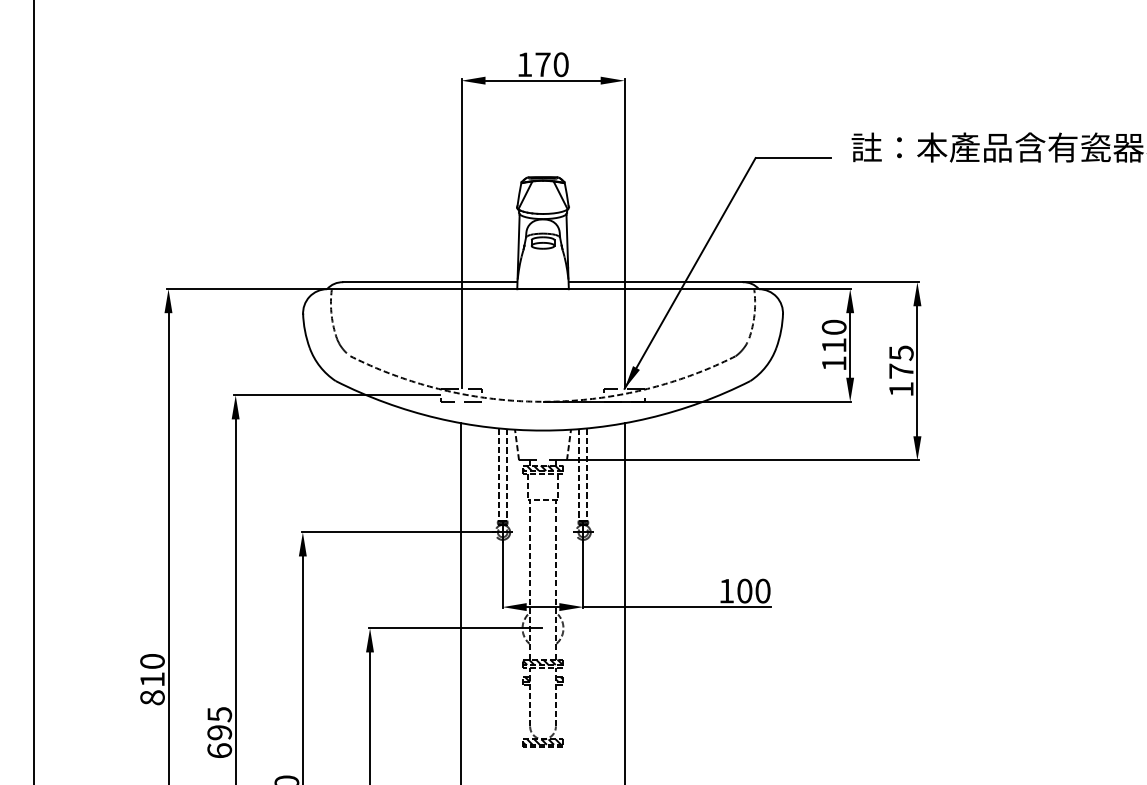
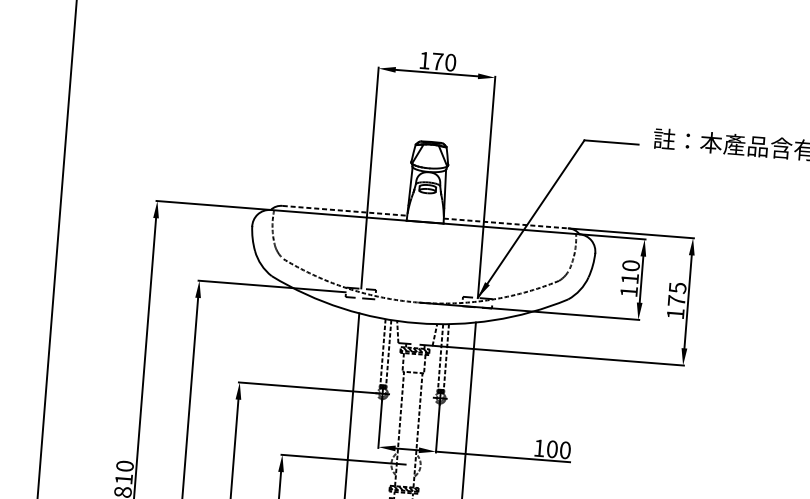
line: (430, 282) -> (345, 211), solid -> dashed
line: (656, 282) -> (506, 223), solid -> dashed

